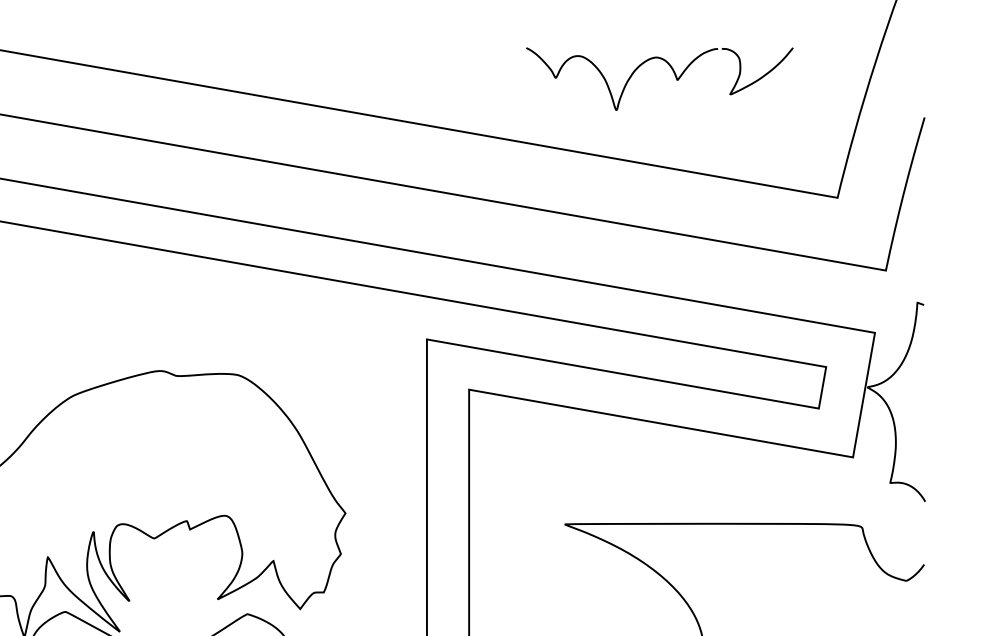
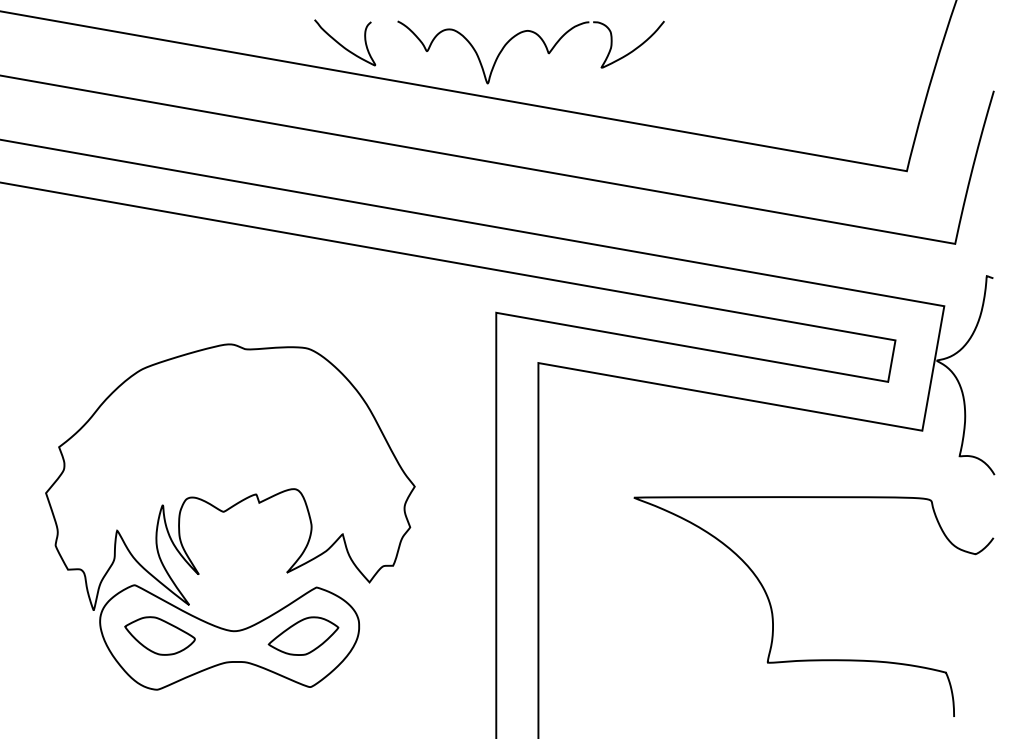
curve: (274, 72) -> (343, 45), added
part: (674, 75) -> (545, 48), moved

